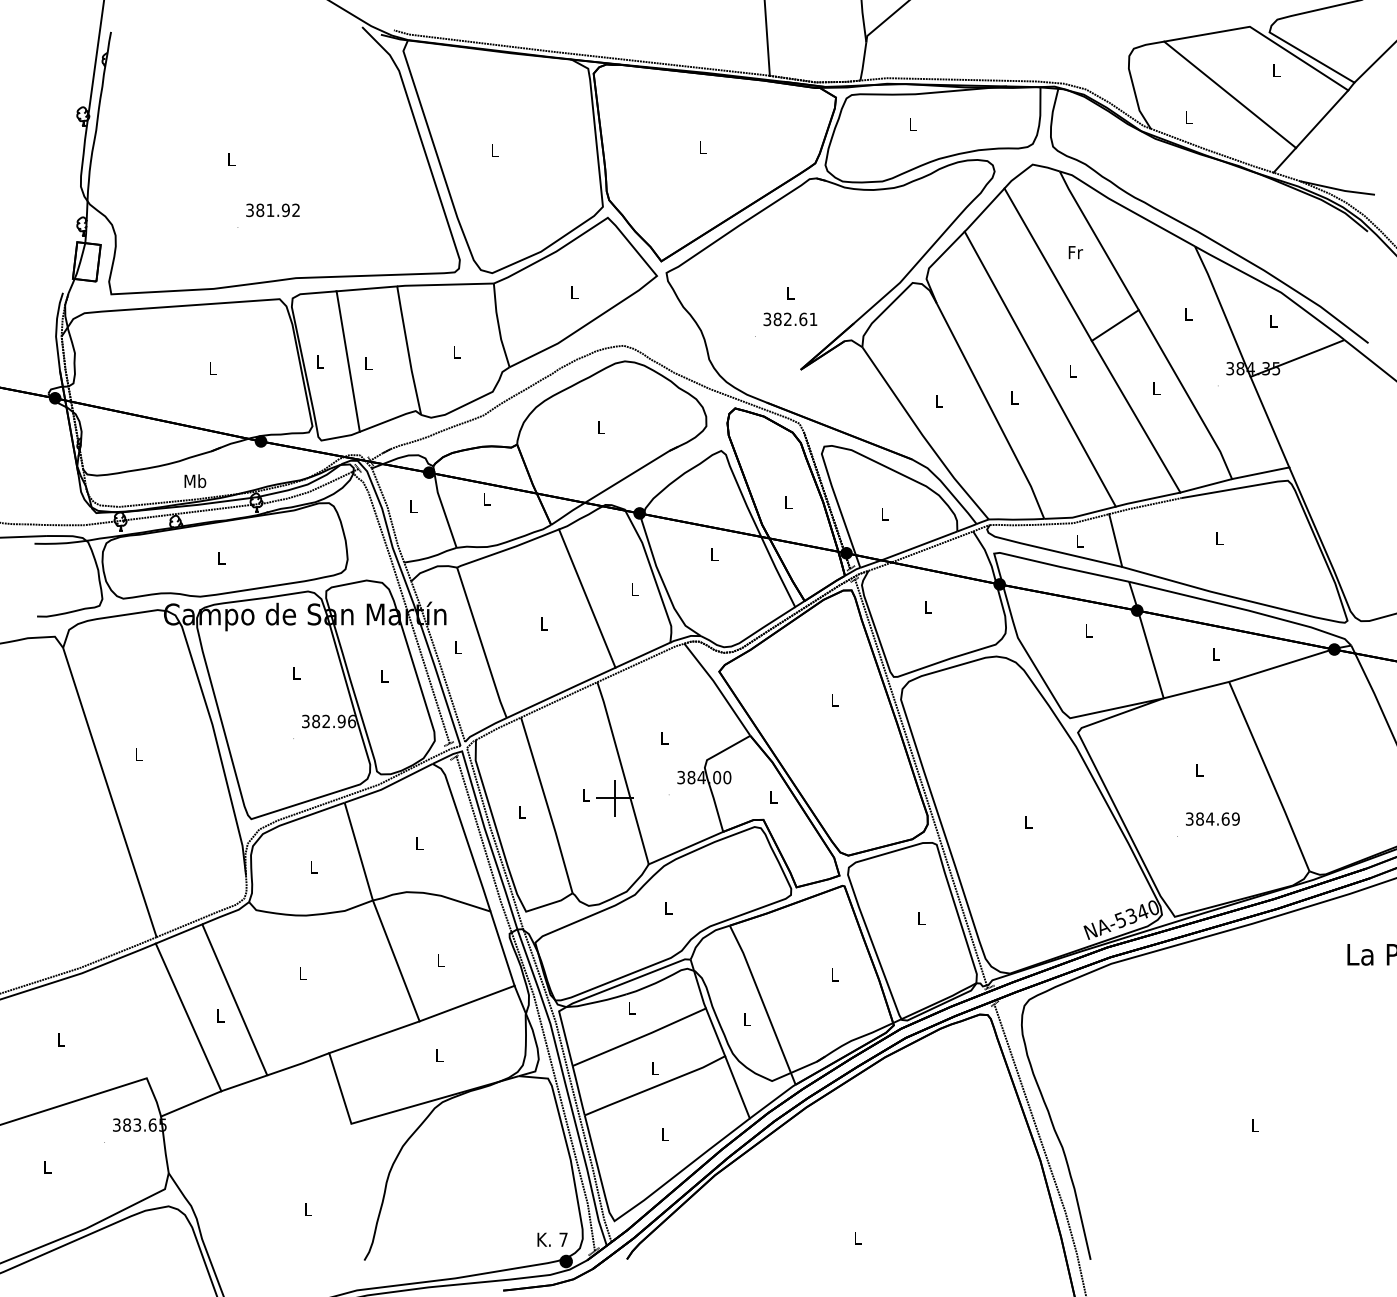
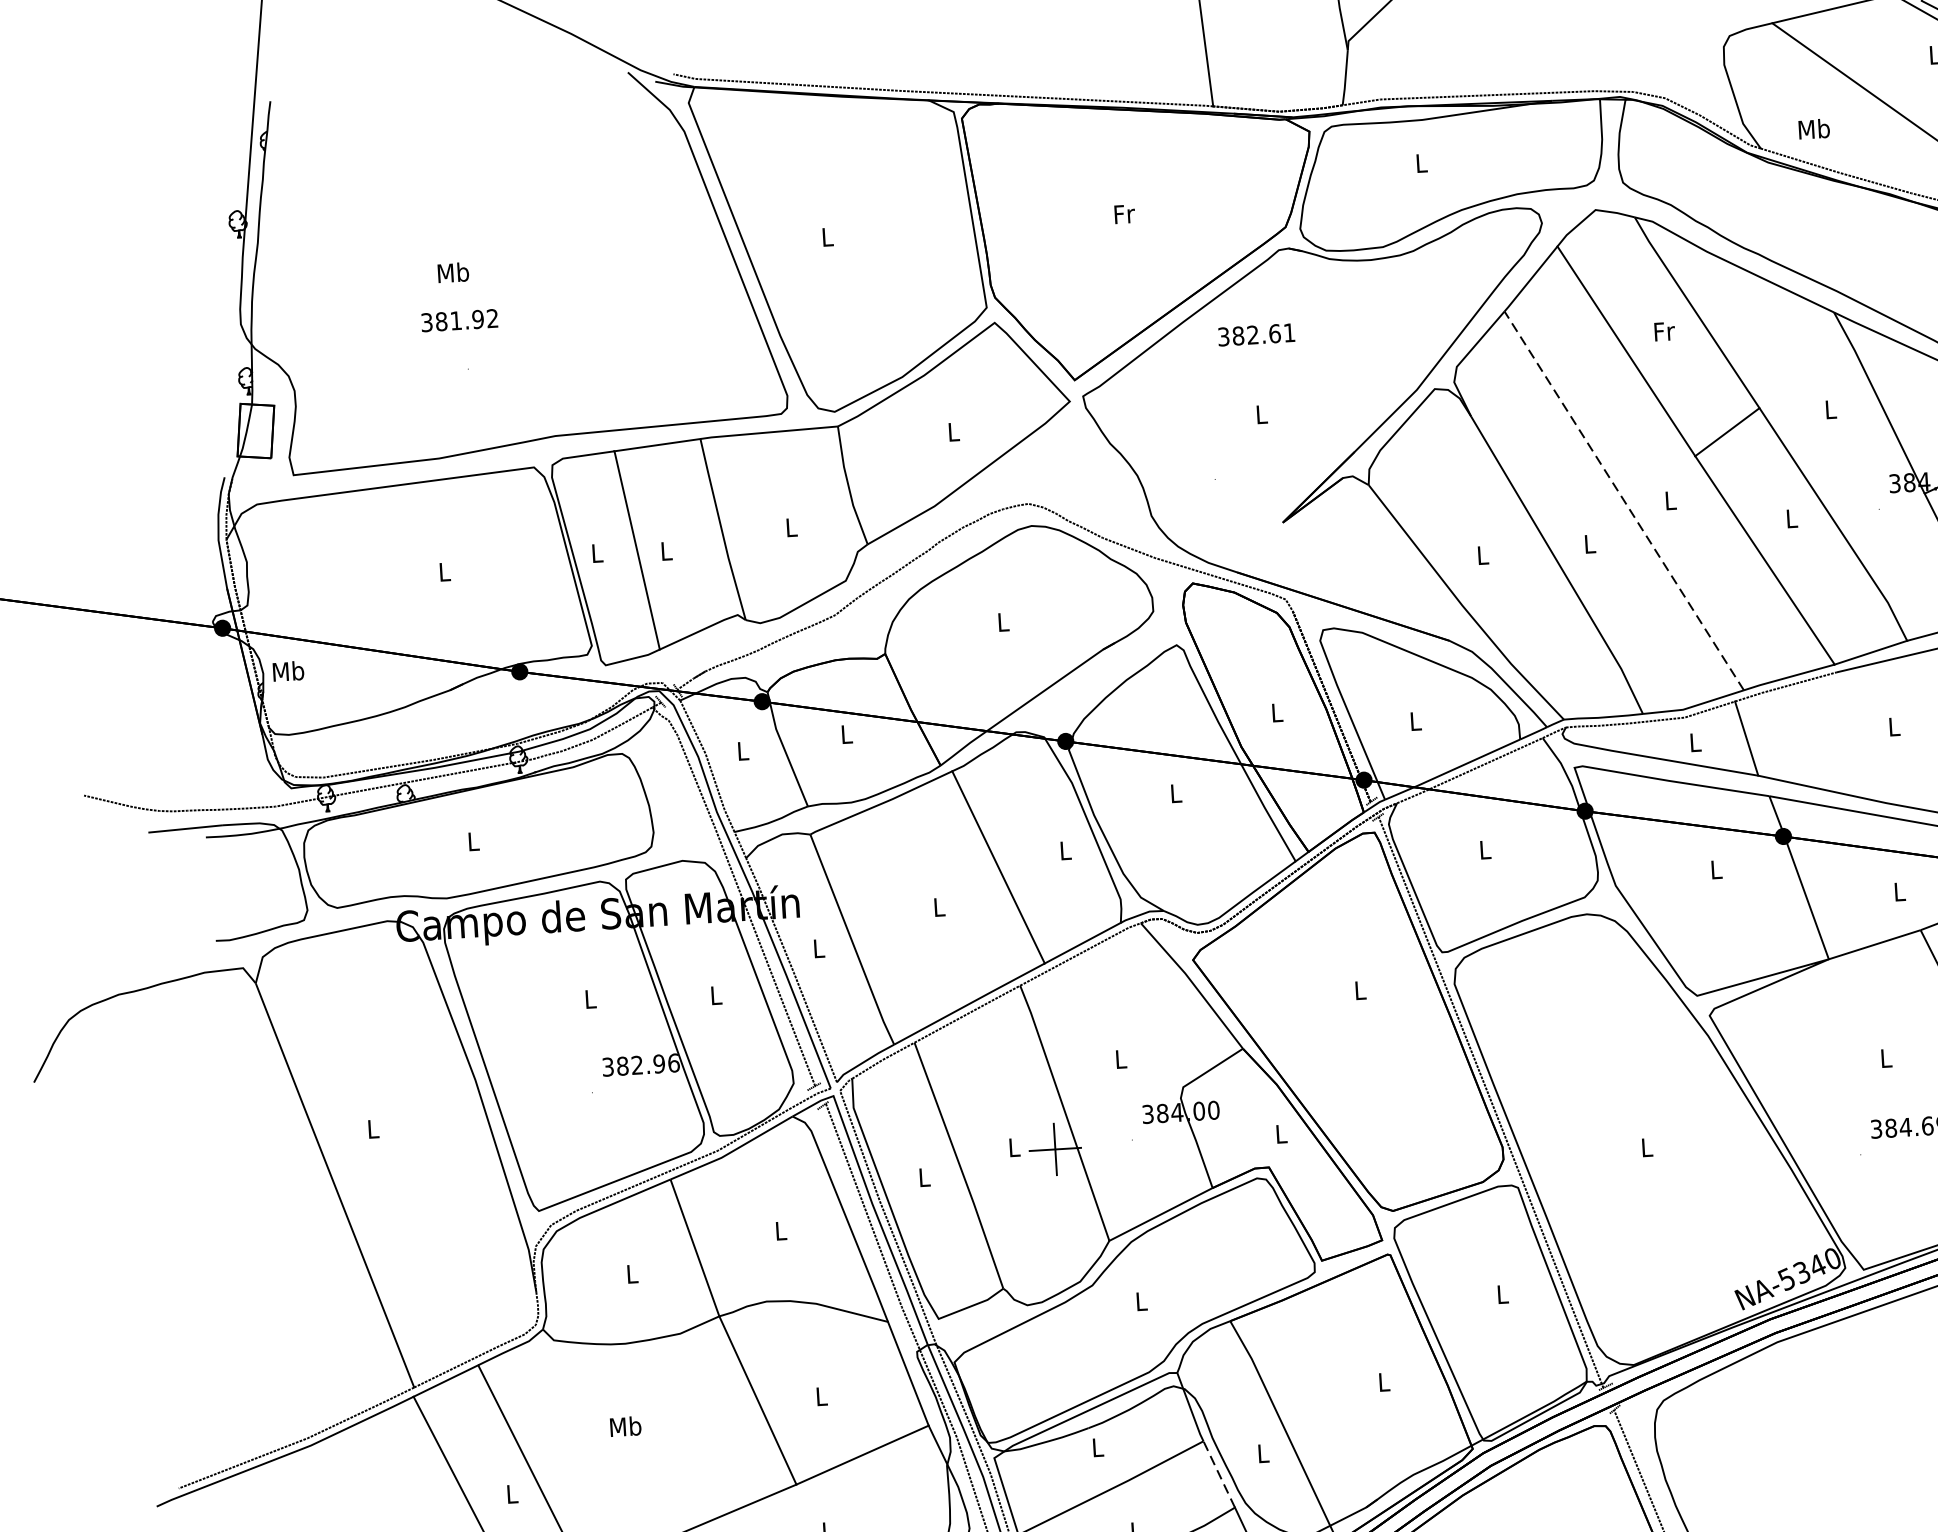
text: (1188, 117) -> (1813, 129), L -> Mb
text: (703, 147) -> (1124, 214), L -> Fr
text: (231, 159) -> (453, 272), L -> Mb
text: (272, 210) -> (458, 320), moved
text: (790, 319) -> (1256, 334), moved
line: (1040, 369) -> (1624, 501), solid -> dashed
text: (195, 480) -> (288, 670), moved
text: (302, 973) -> (625, 1426), L -> Mb
line: (715, 1032) -> (1219, 1474), solid -> dashed

